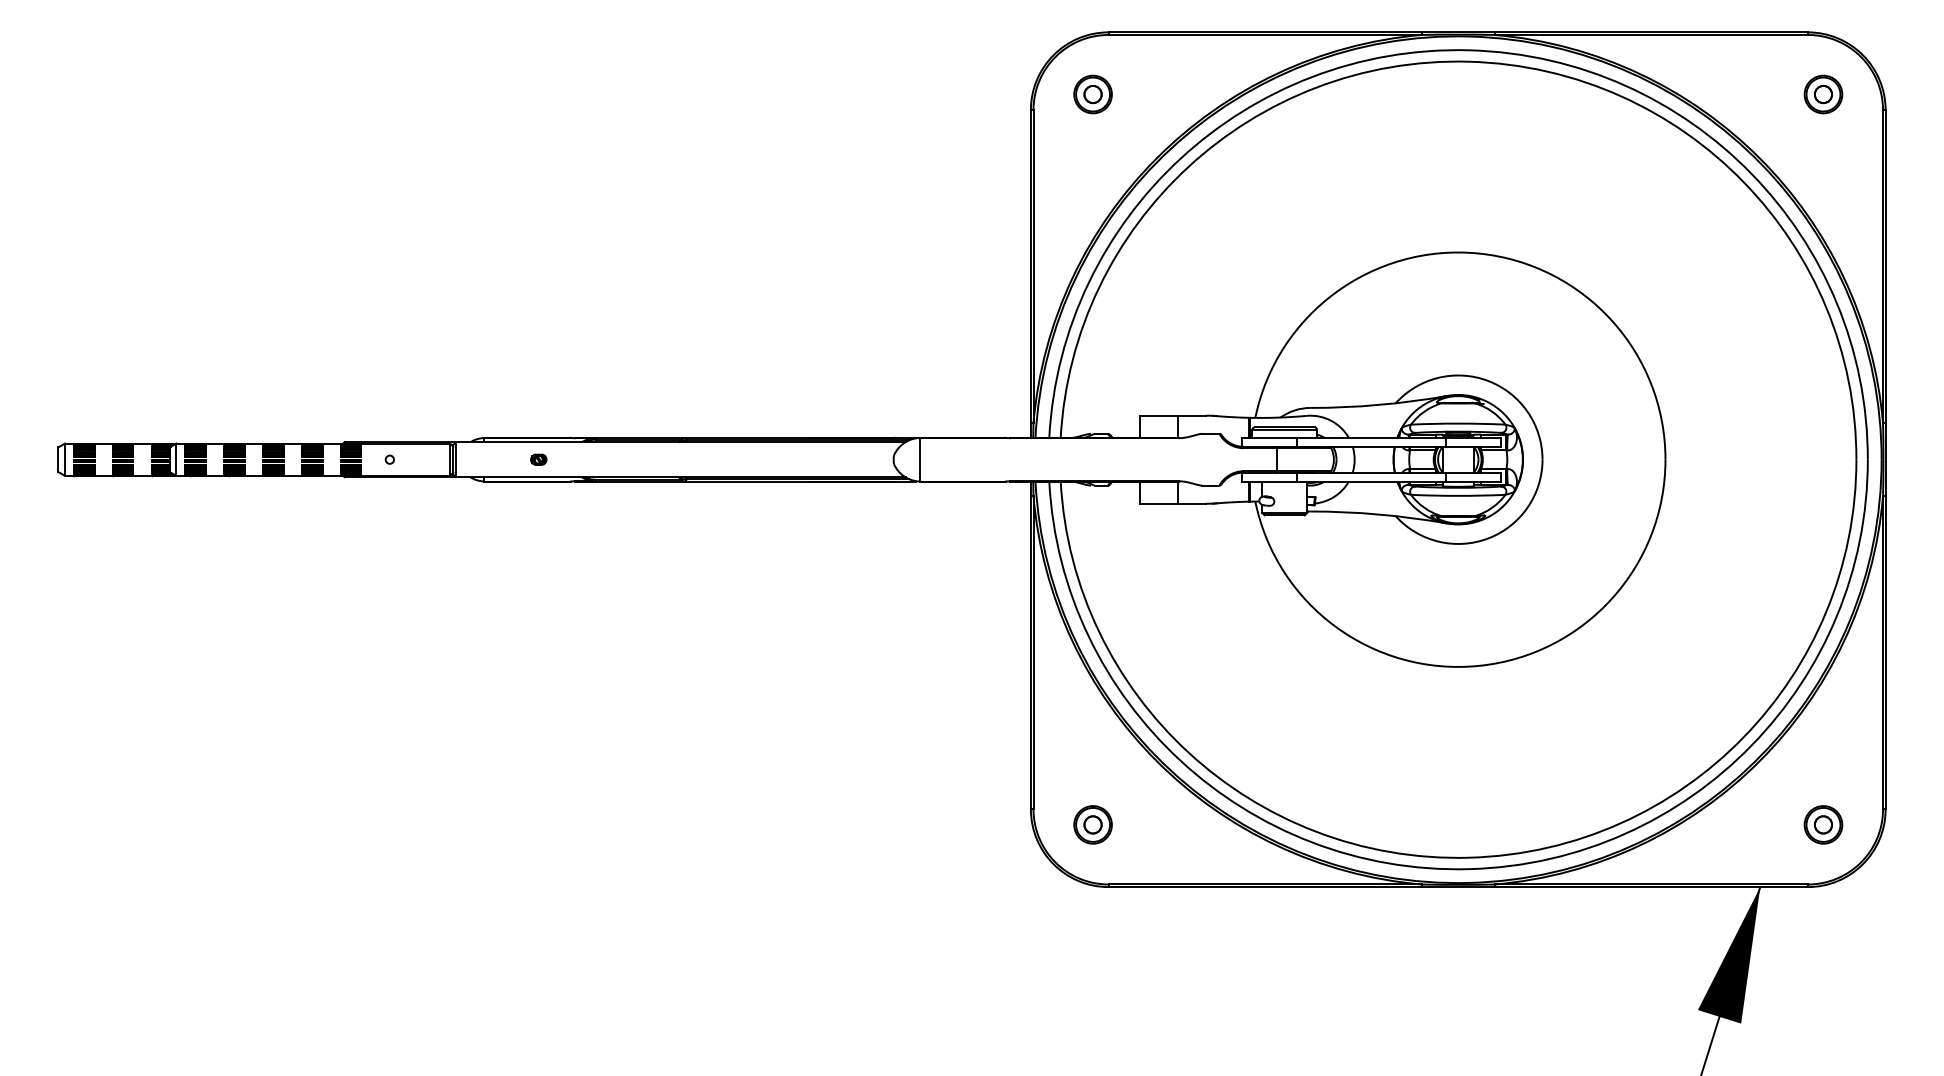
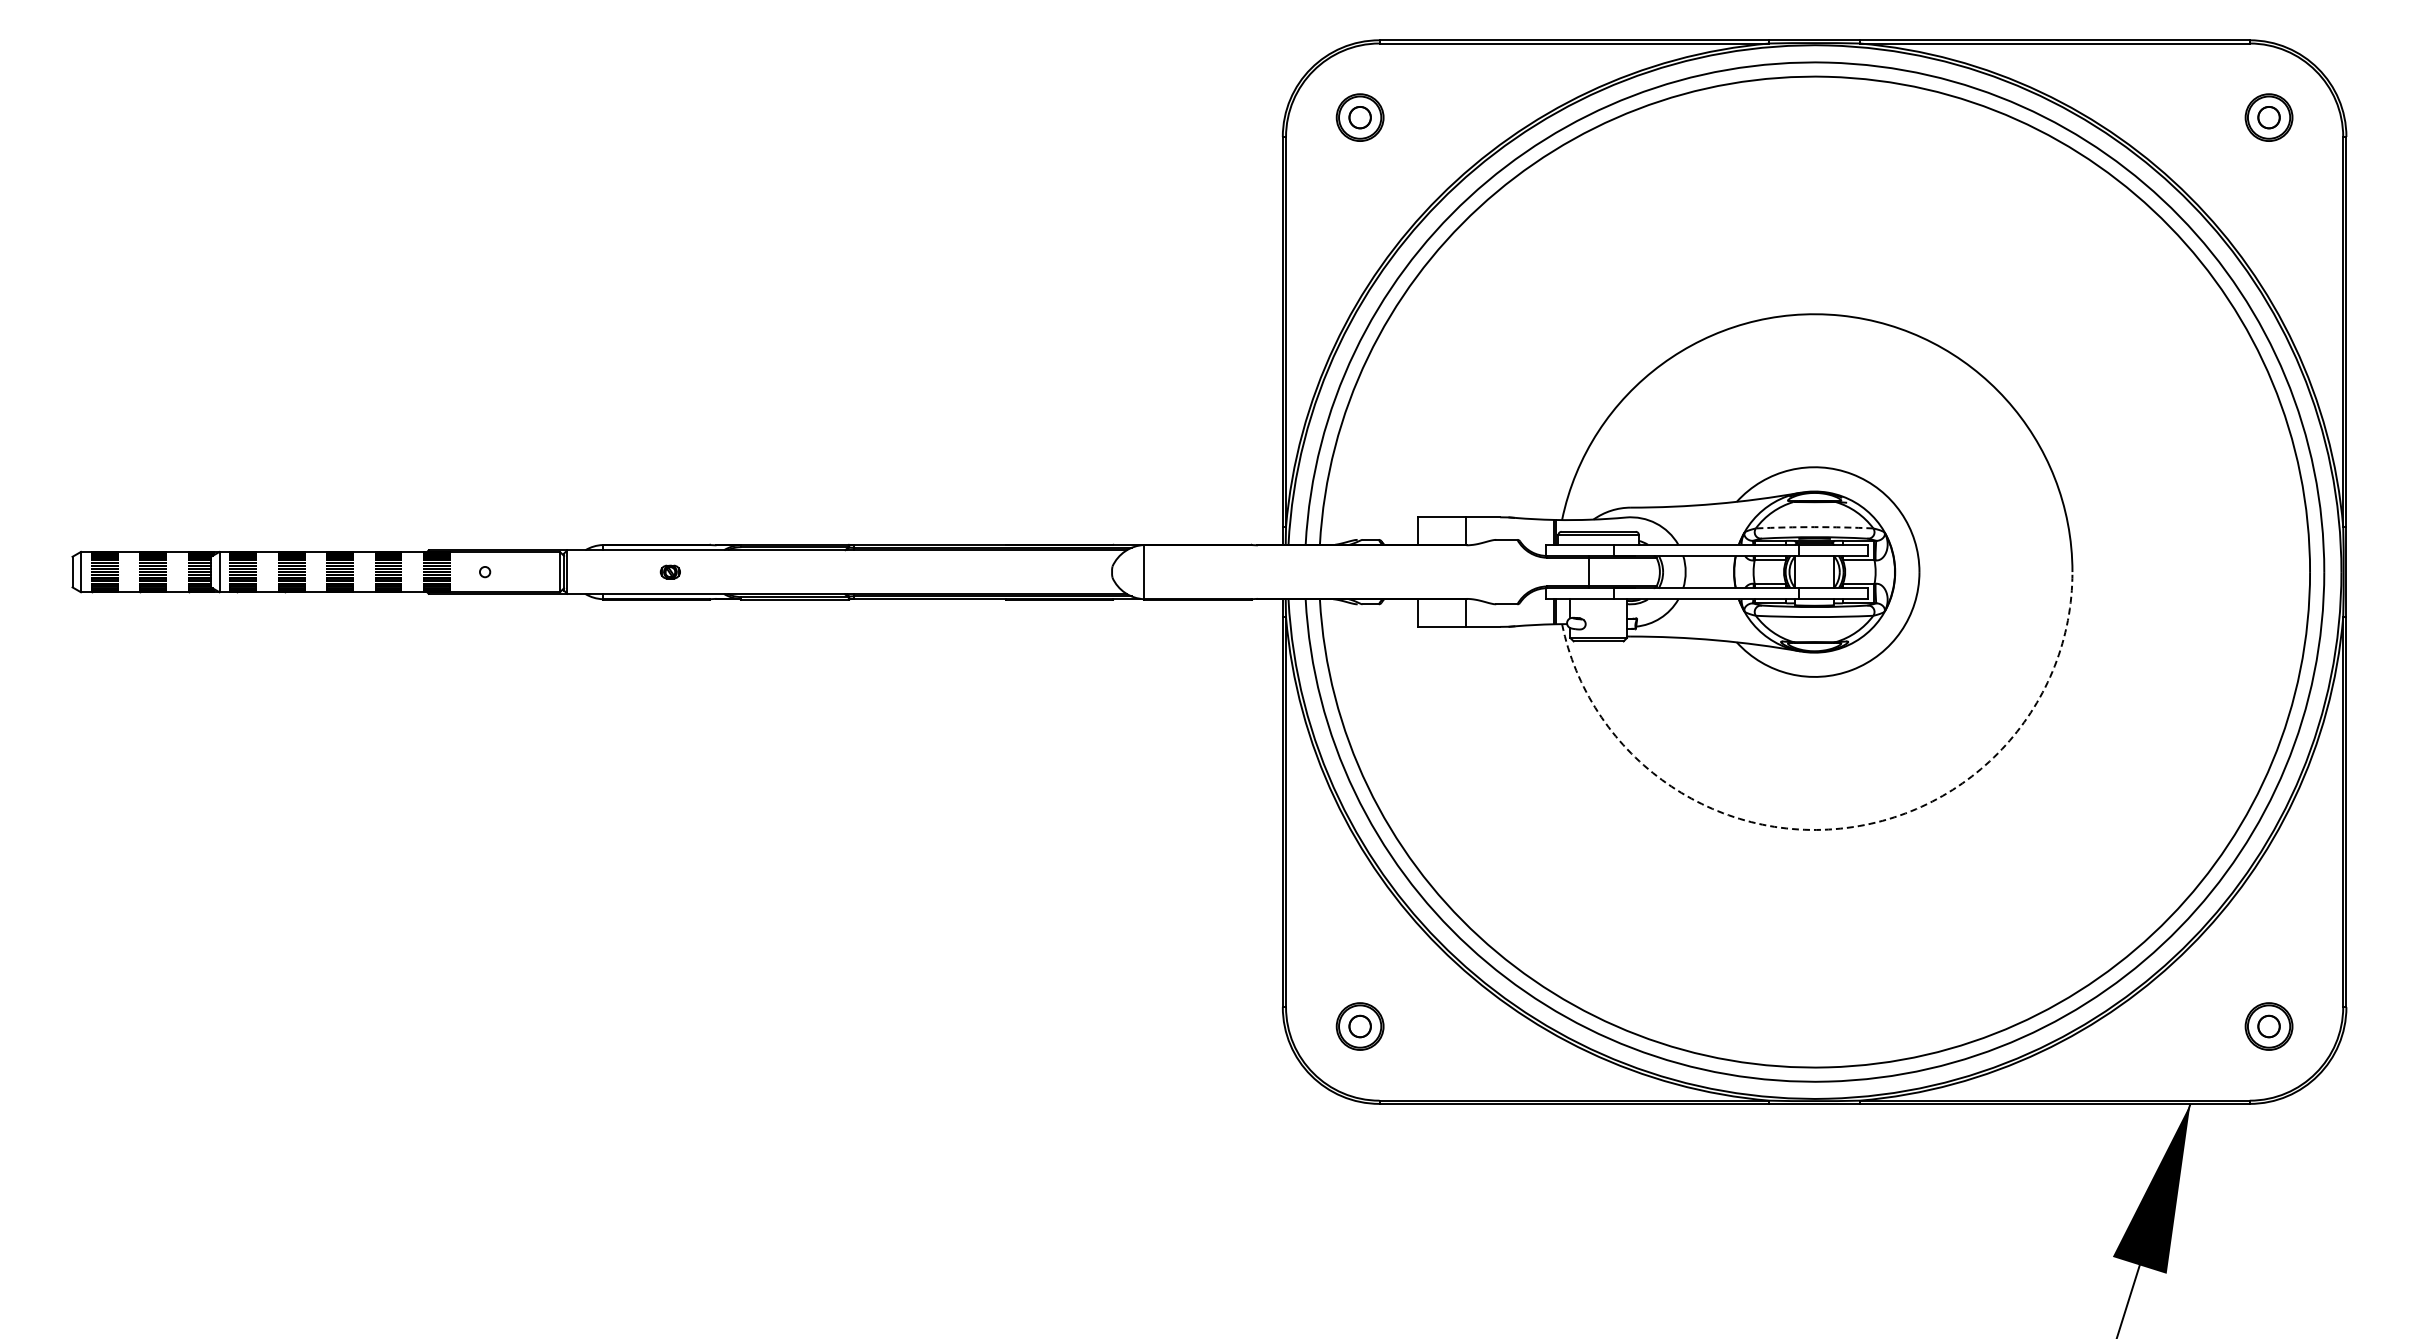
arc: (1458, 423) -> (1814, 527), solid -> dashed
arc: (1479, 665) -> (1840, 828), solid -> dashed

